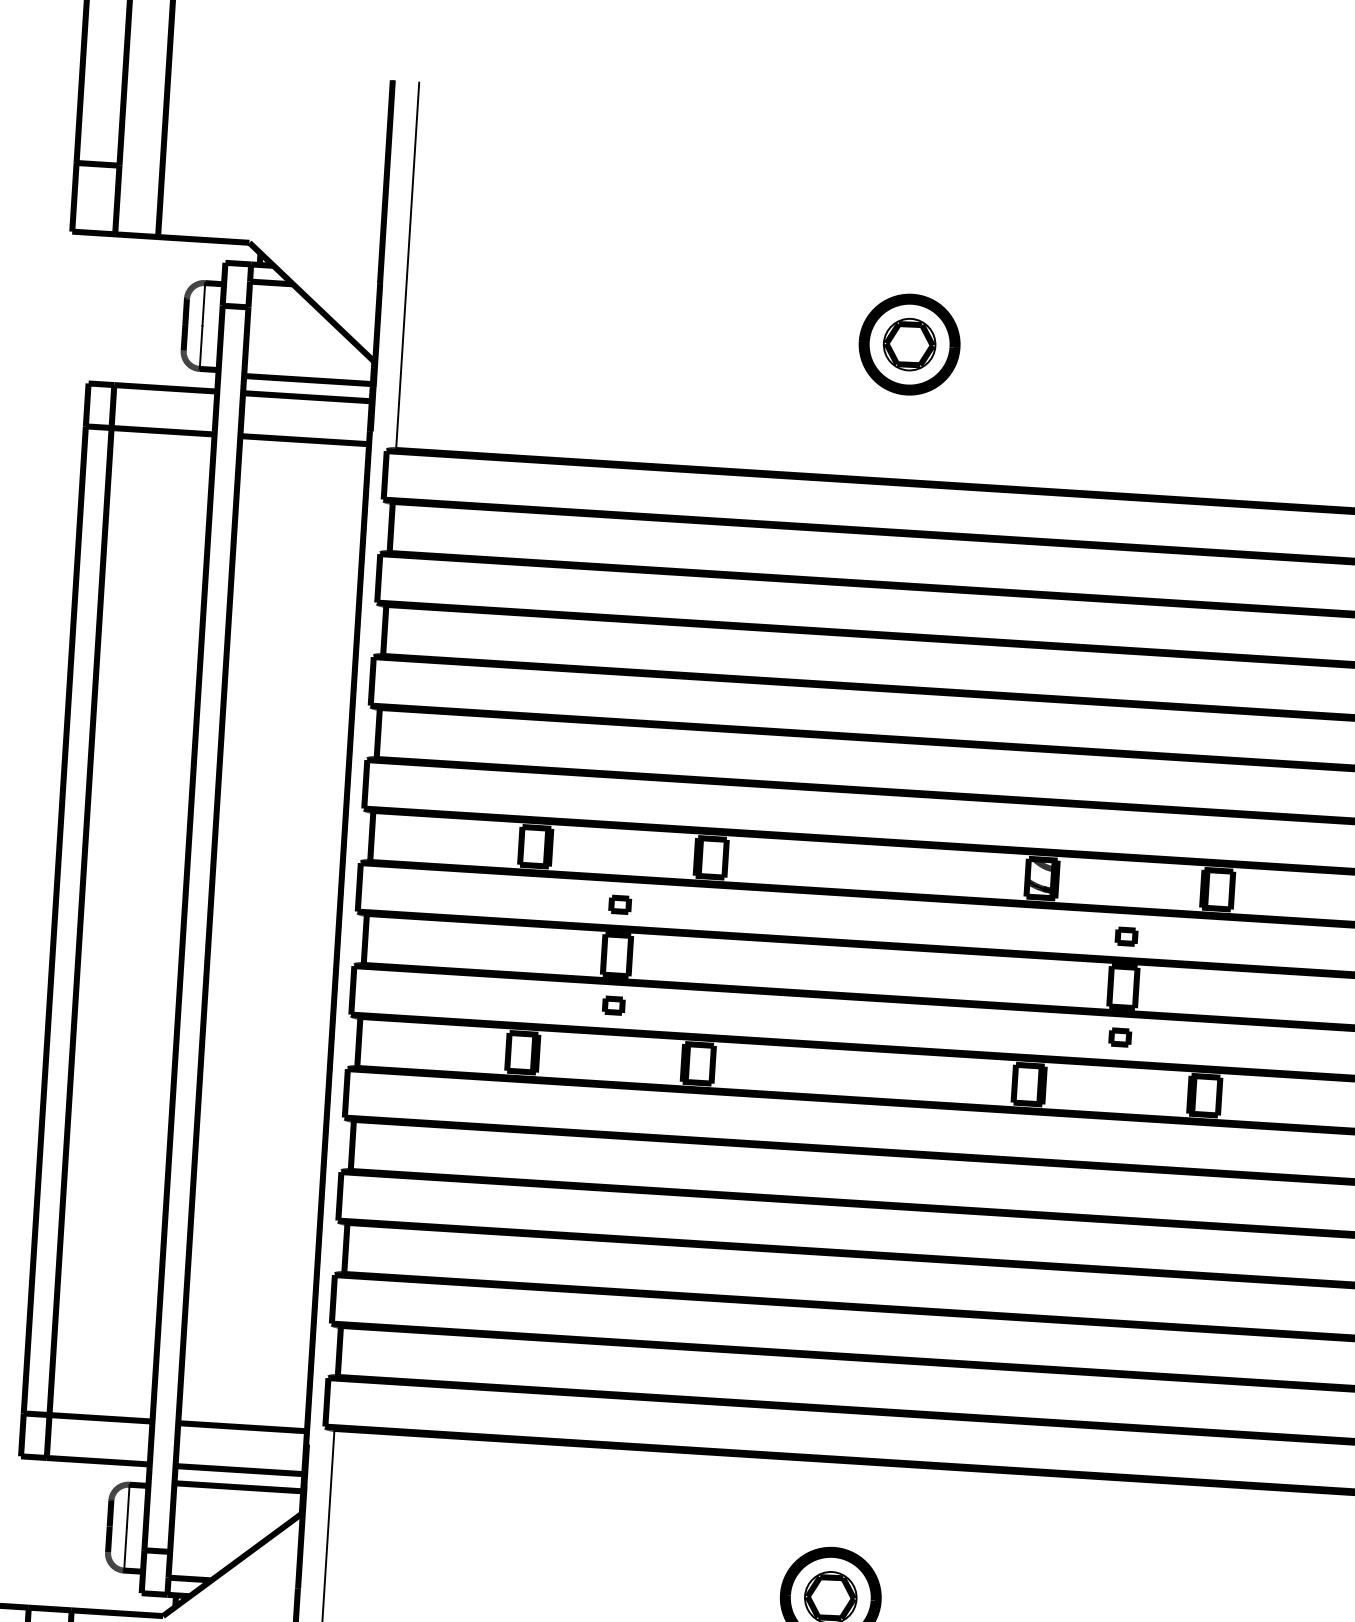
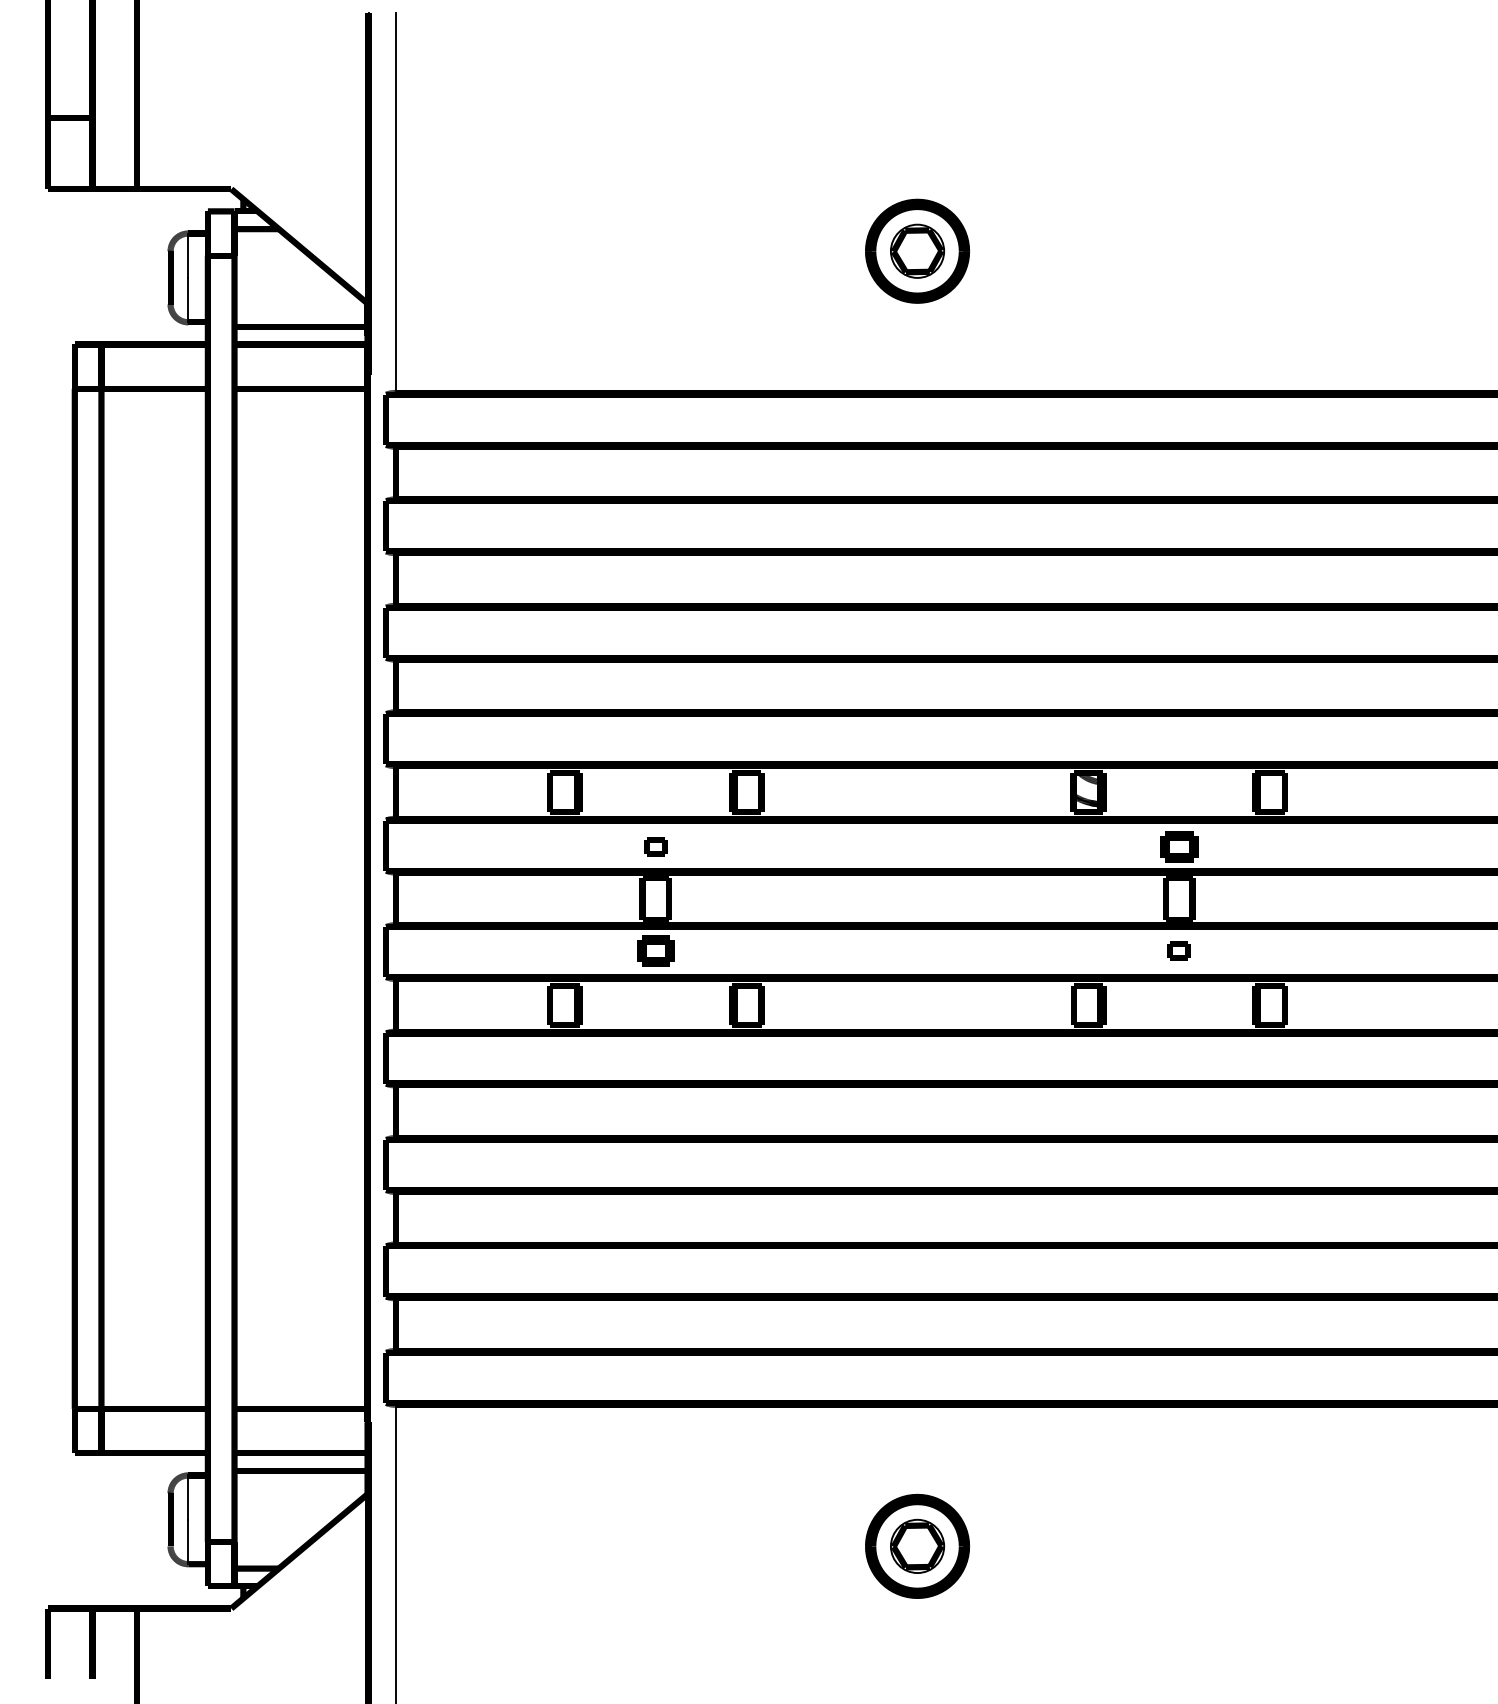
part: (1125, 936) -> (1178, 846), size x1.6
part: (613, 1005) -> (655, 950), size x1.6

